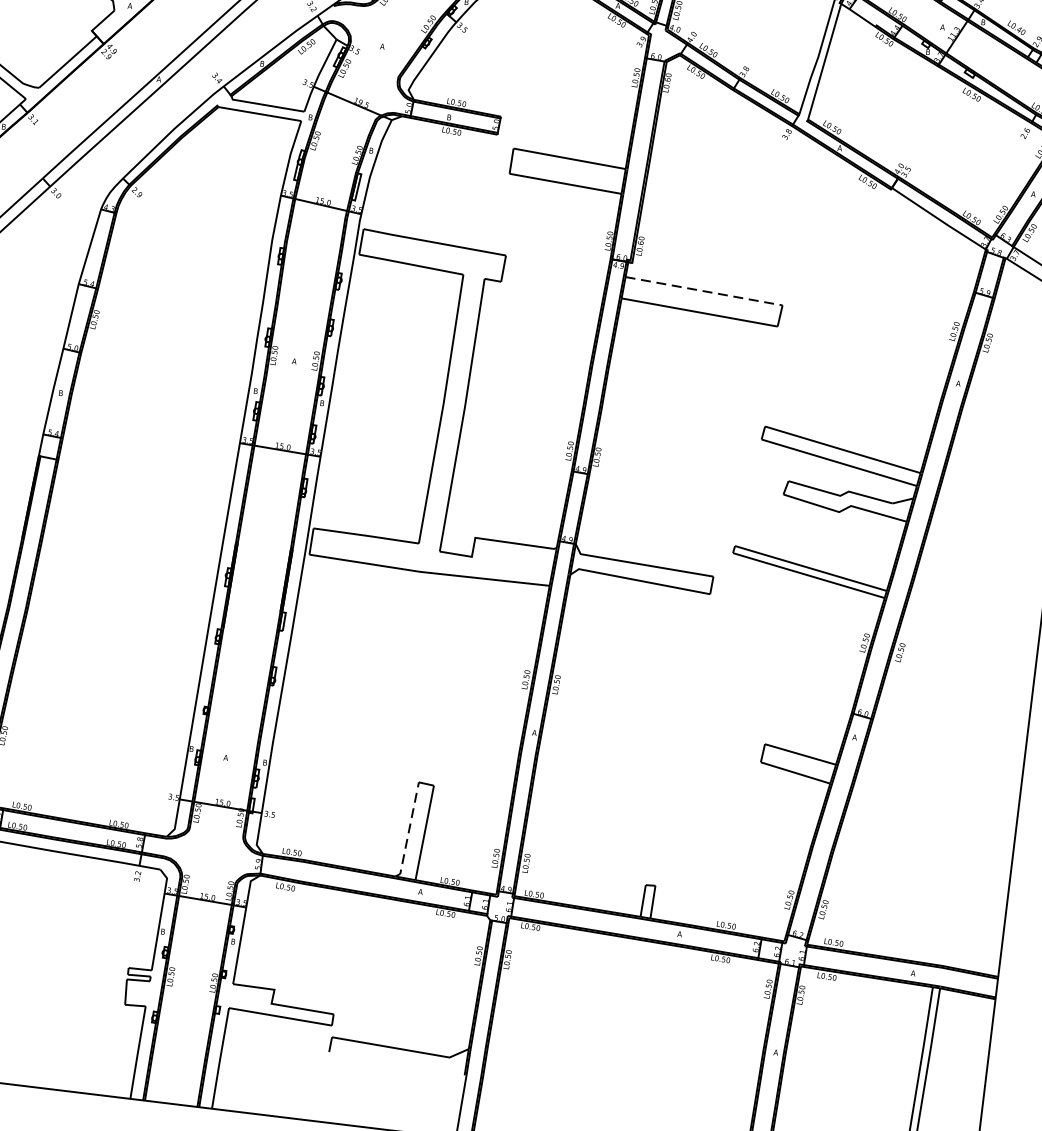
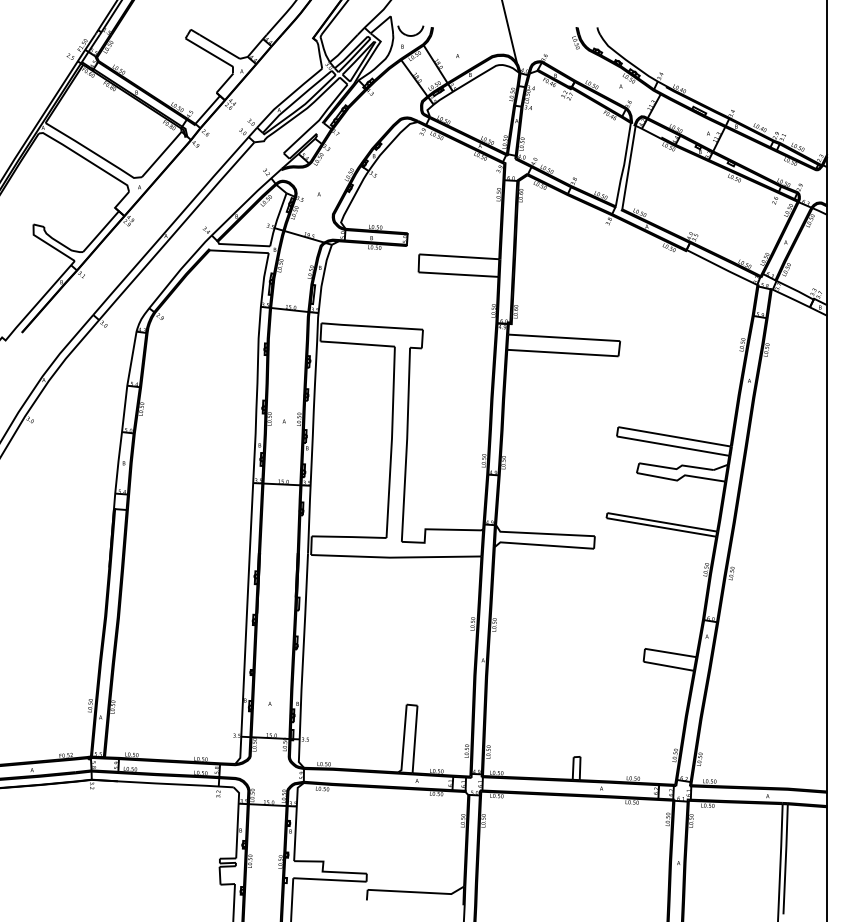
line: (704, 290) -> (564, 337), dashed -> solid
line: (408, 831) -> (403, 739), dashed -> solid

